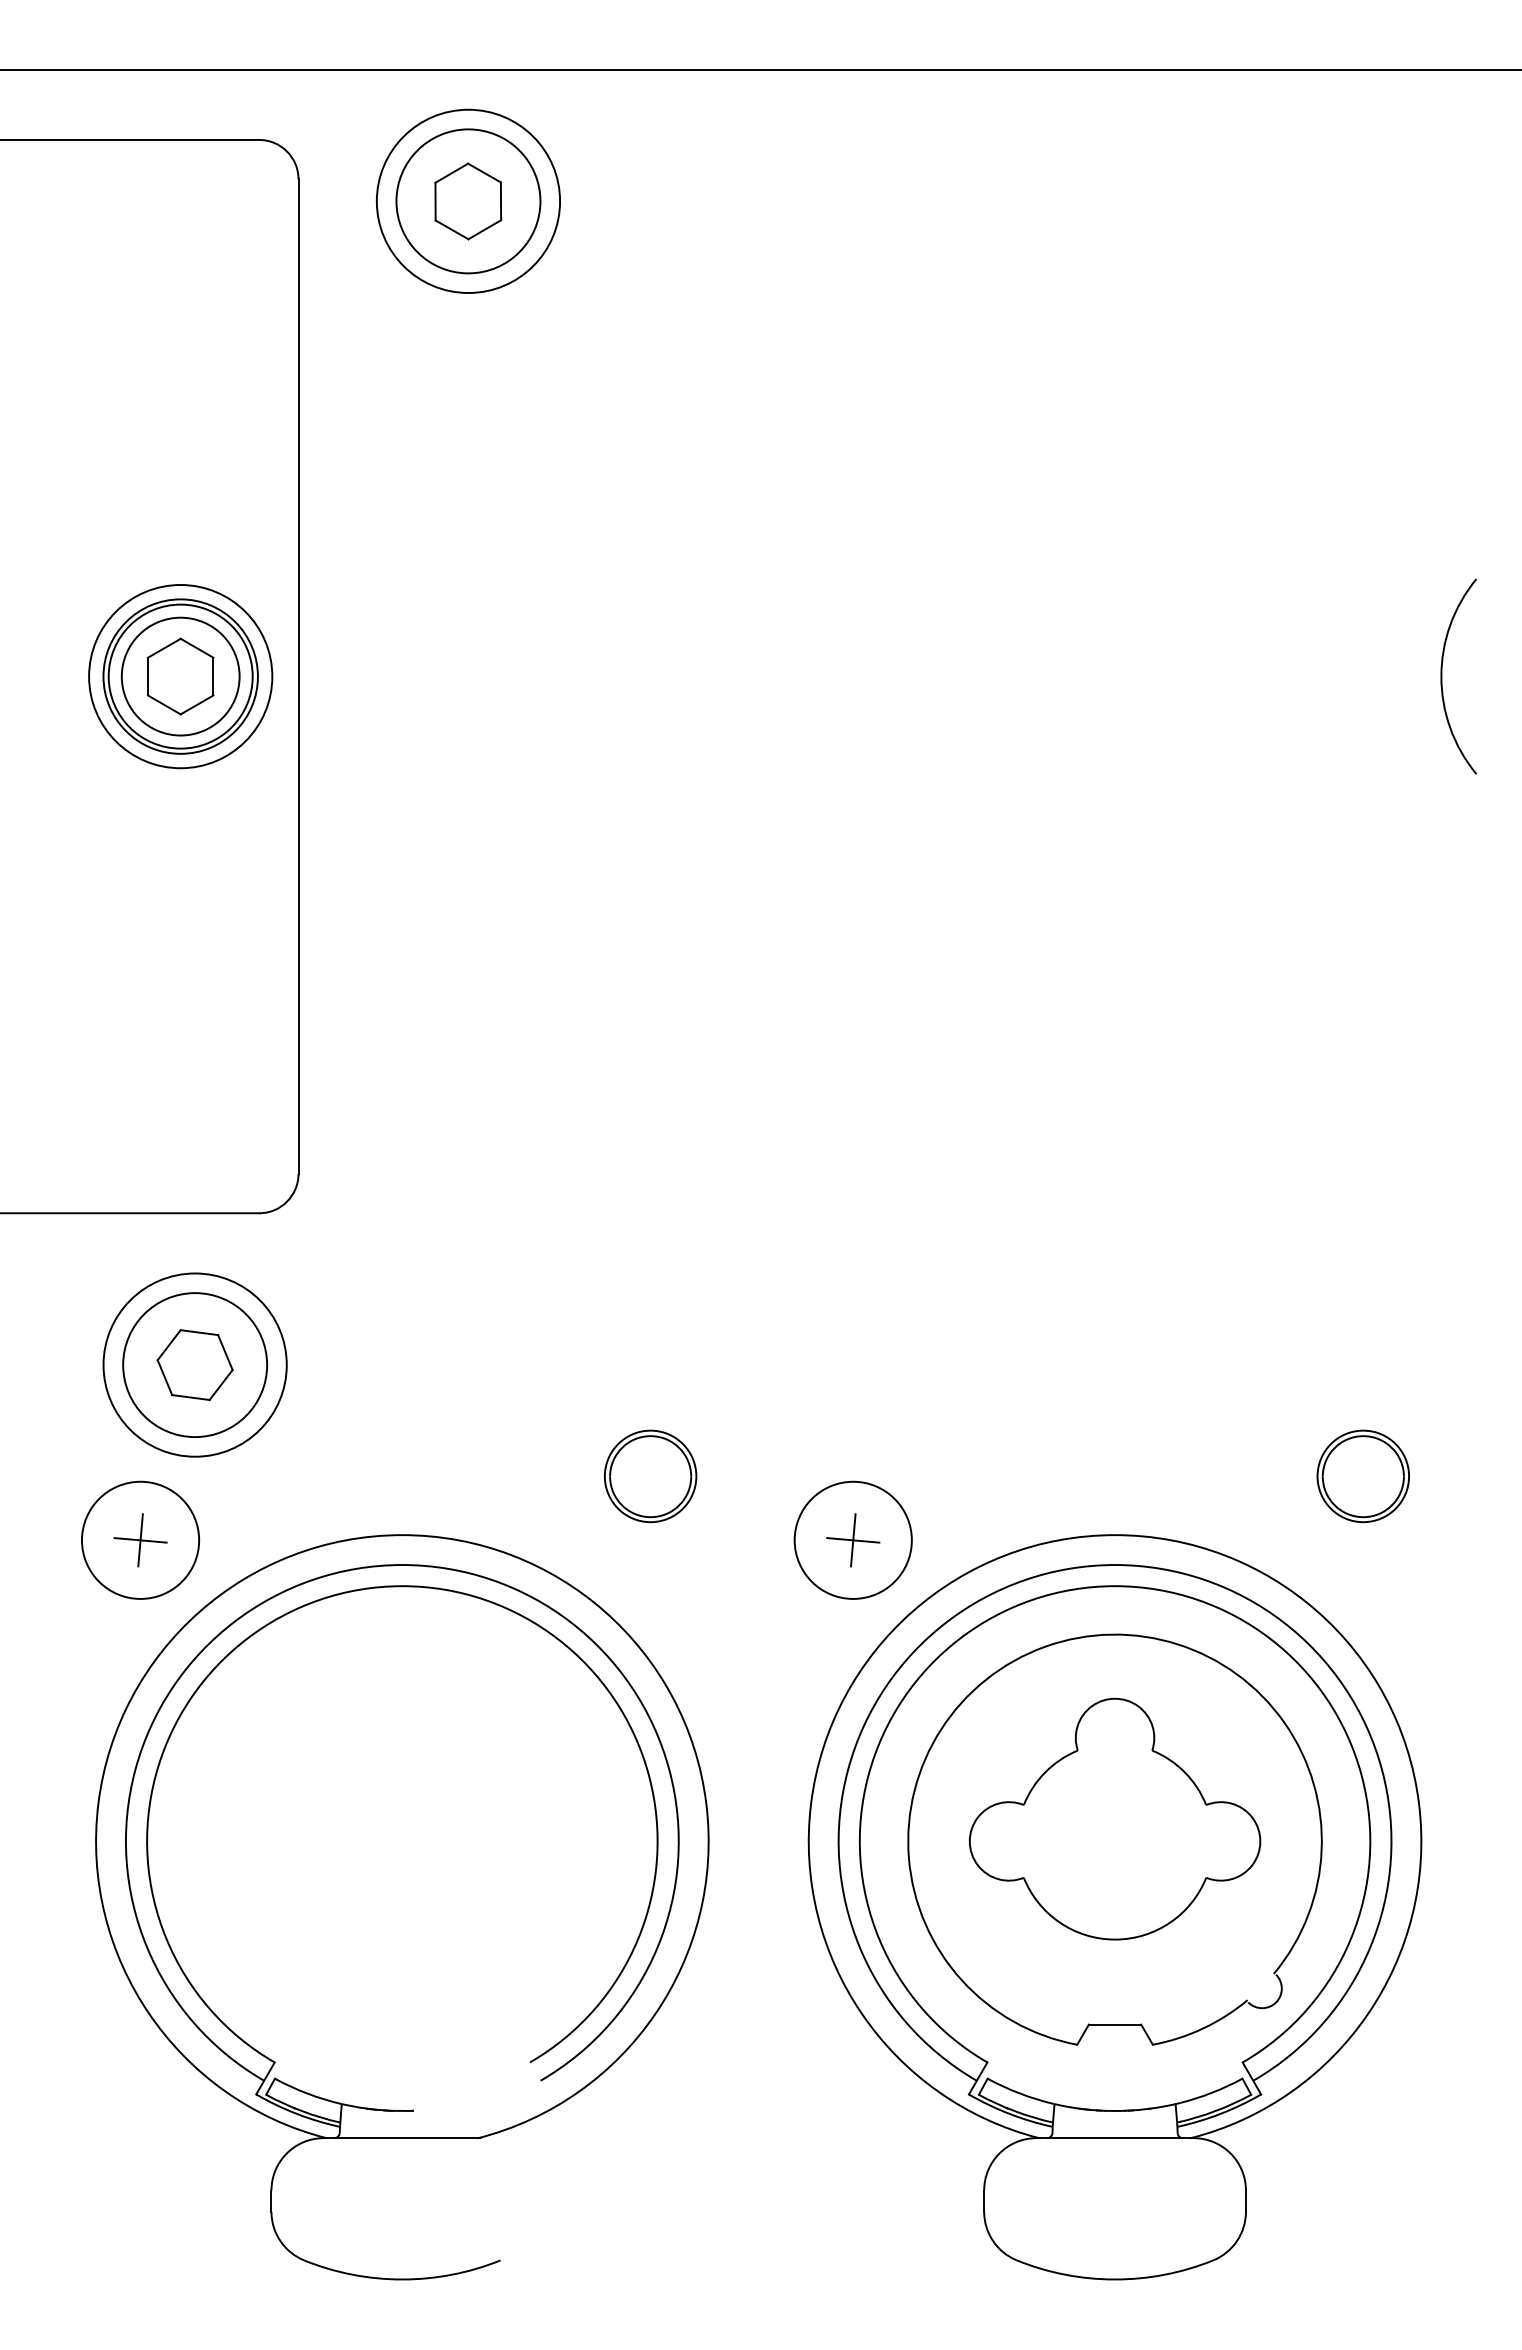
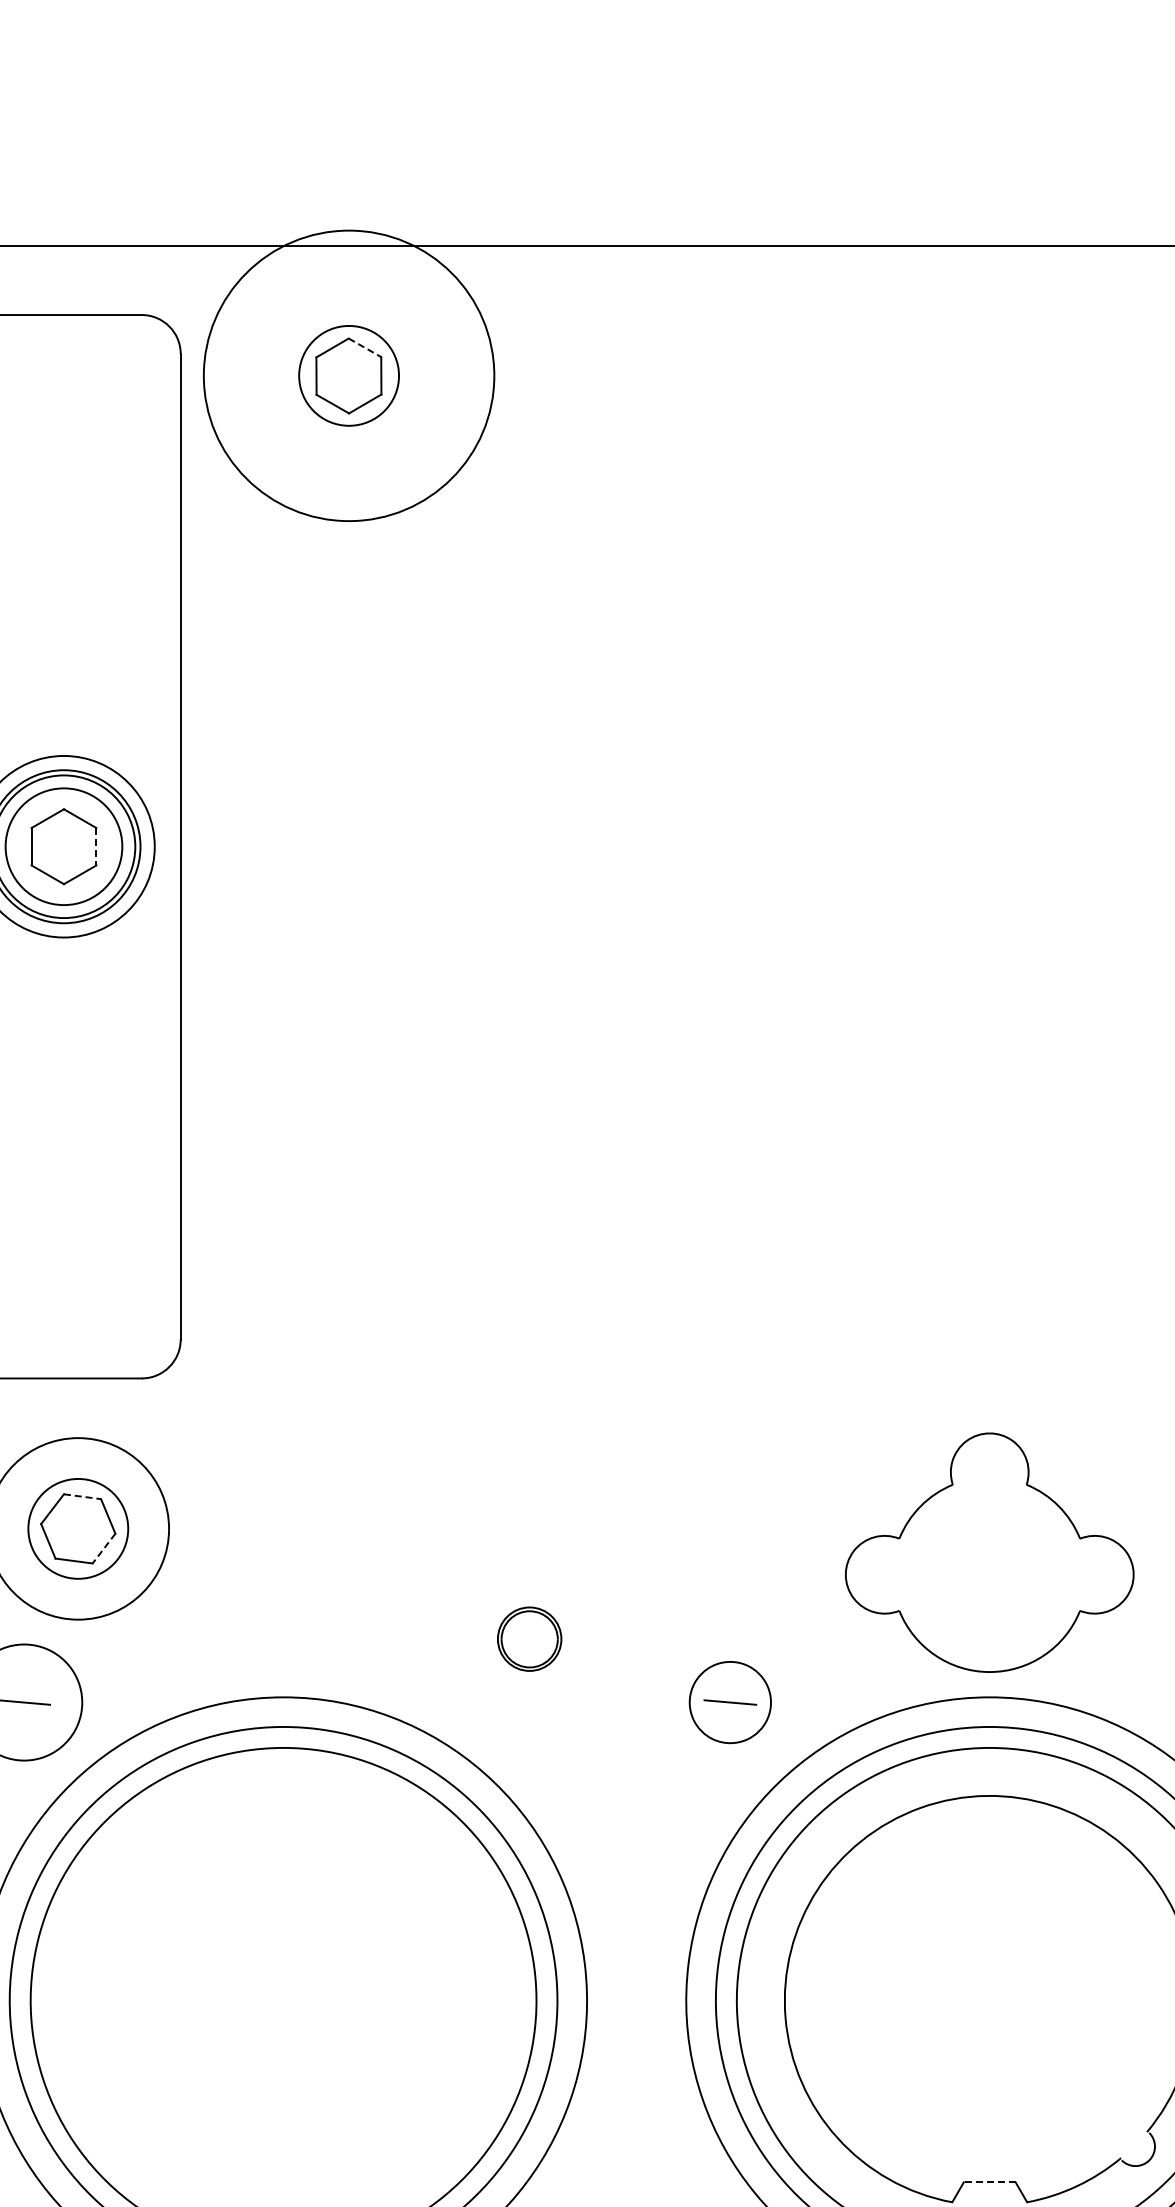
line: (484, 173) -> (364, 348), solid -> dashed
circle: (468, 201) -> (349, 375), size x0.7
circle: (468, 201) -> (349, 375), size x1.6
line: (213, 676) -> (96, 846), solid -> dashed
line: (199, 1332) -> (82, 1496), solid -> dashed
circle: (195, 1365) -> (78, 1529), size x0.7
line: (221, 1385) -> (104, 1549), solid -> dashed
part: (650, 1476) -> (529, 1639), size x0.7
circle: (852, 1539) -> (729, 1701), size x0.7
line: (140, 1540) -> (24, 1702), removed
line: (853, 1540) -> (730, 1702), removed
part: (1115, 1818) -> (990, 1552), moved
line: (1114, 2024) -> (989, 2182), solid -> dashed

